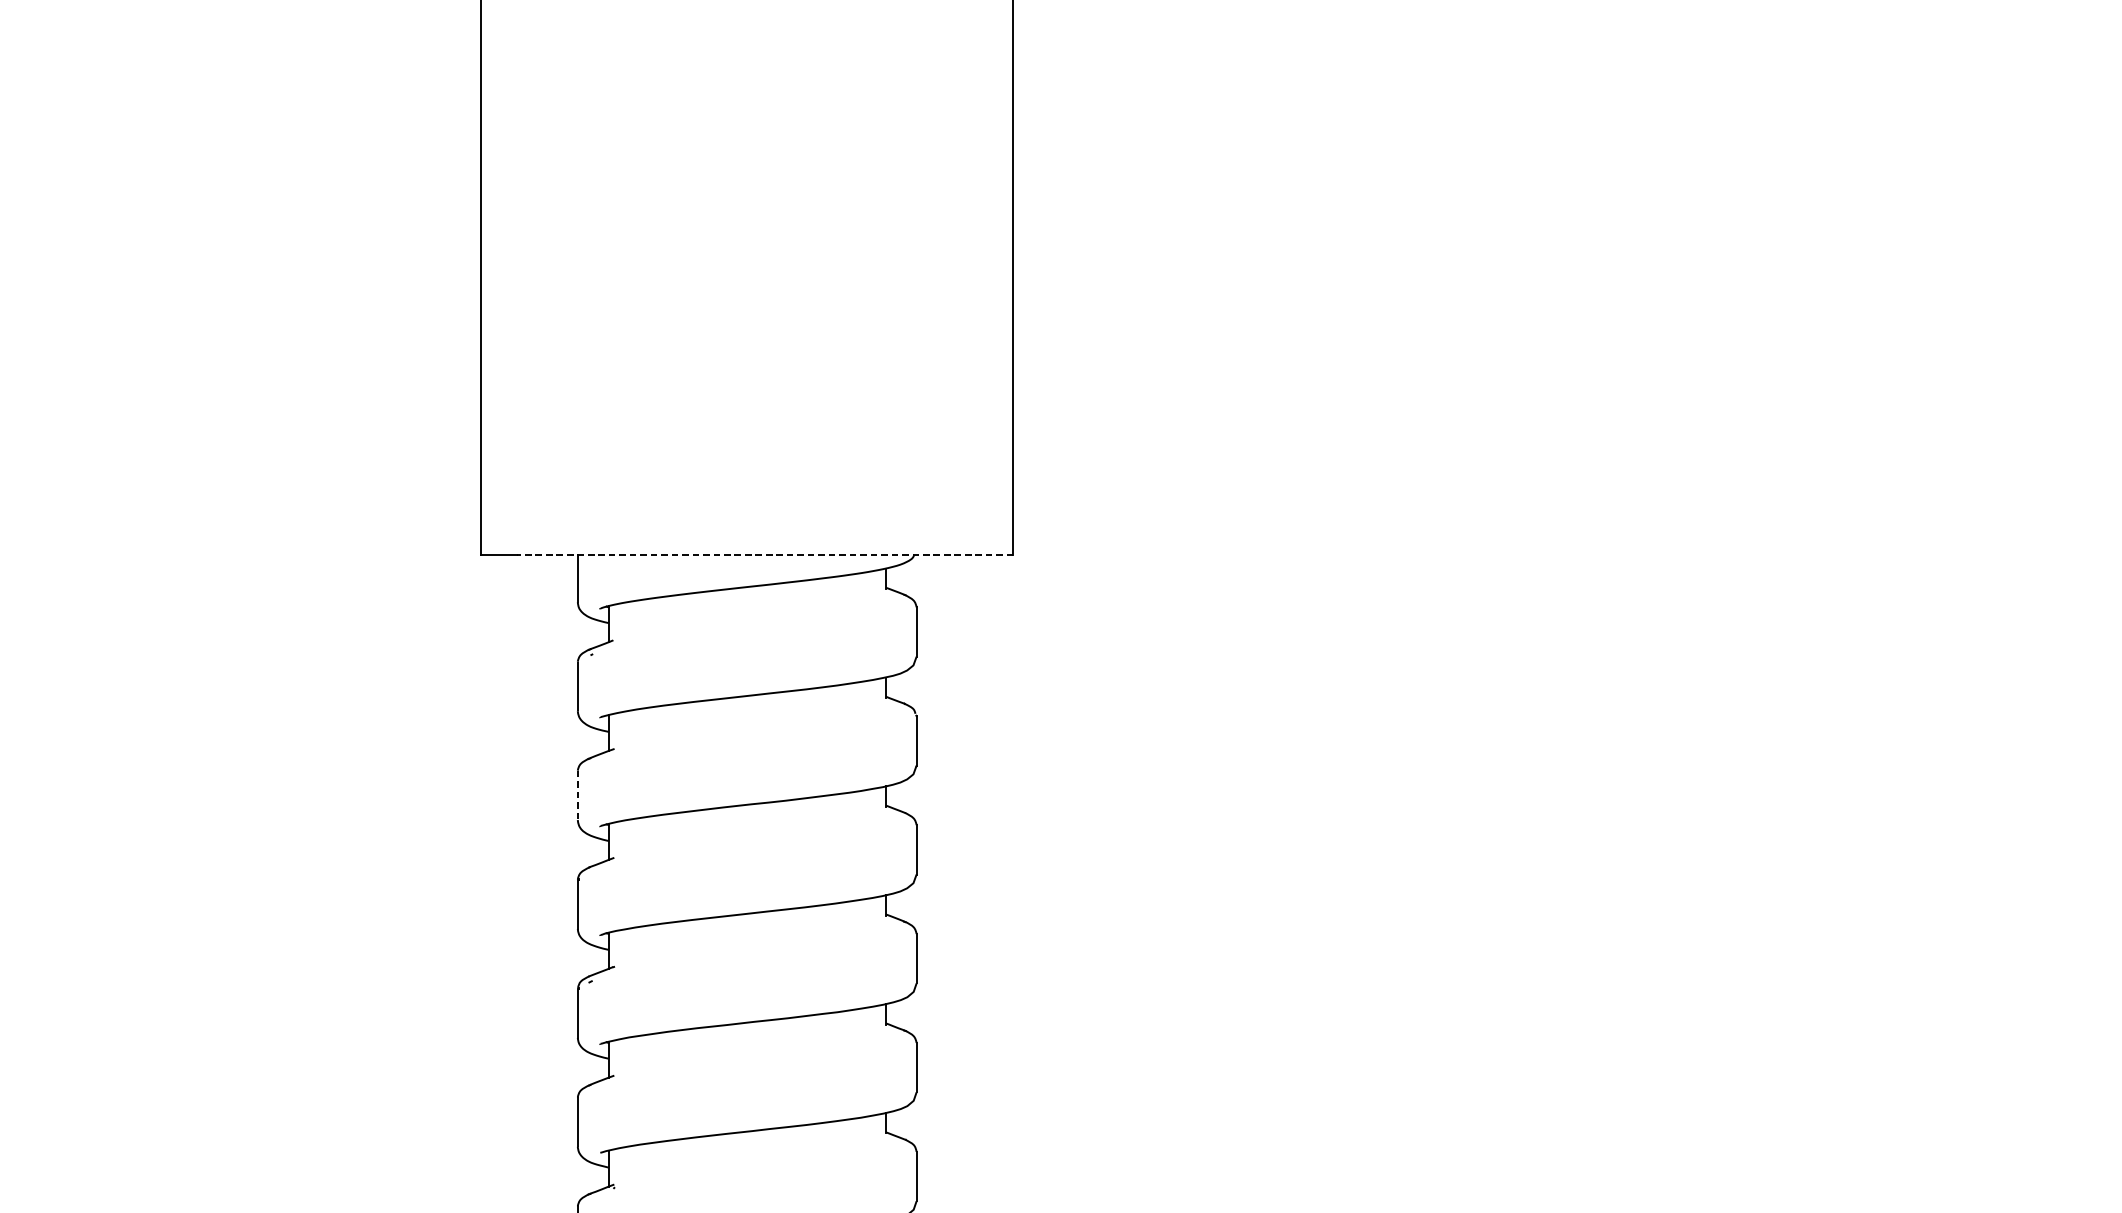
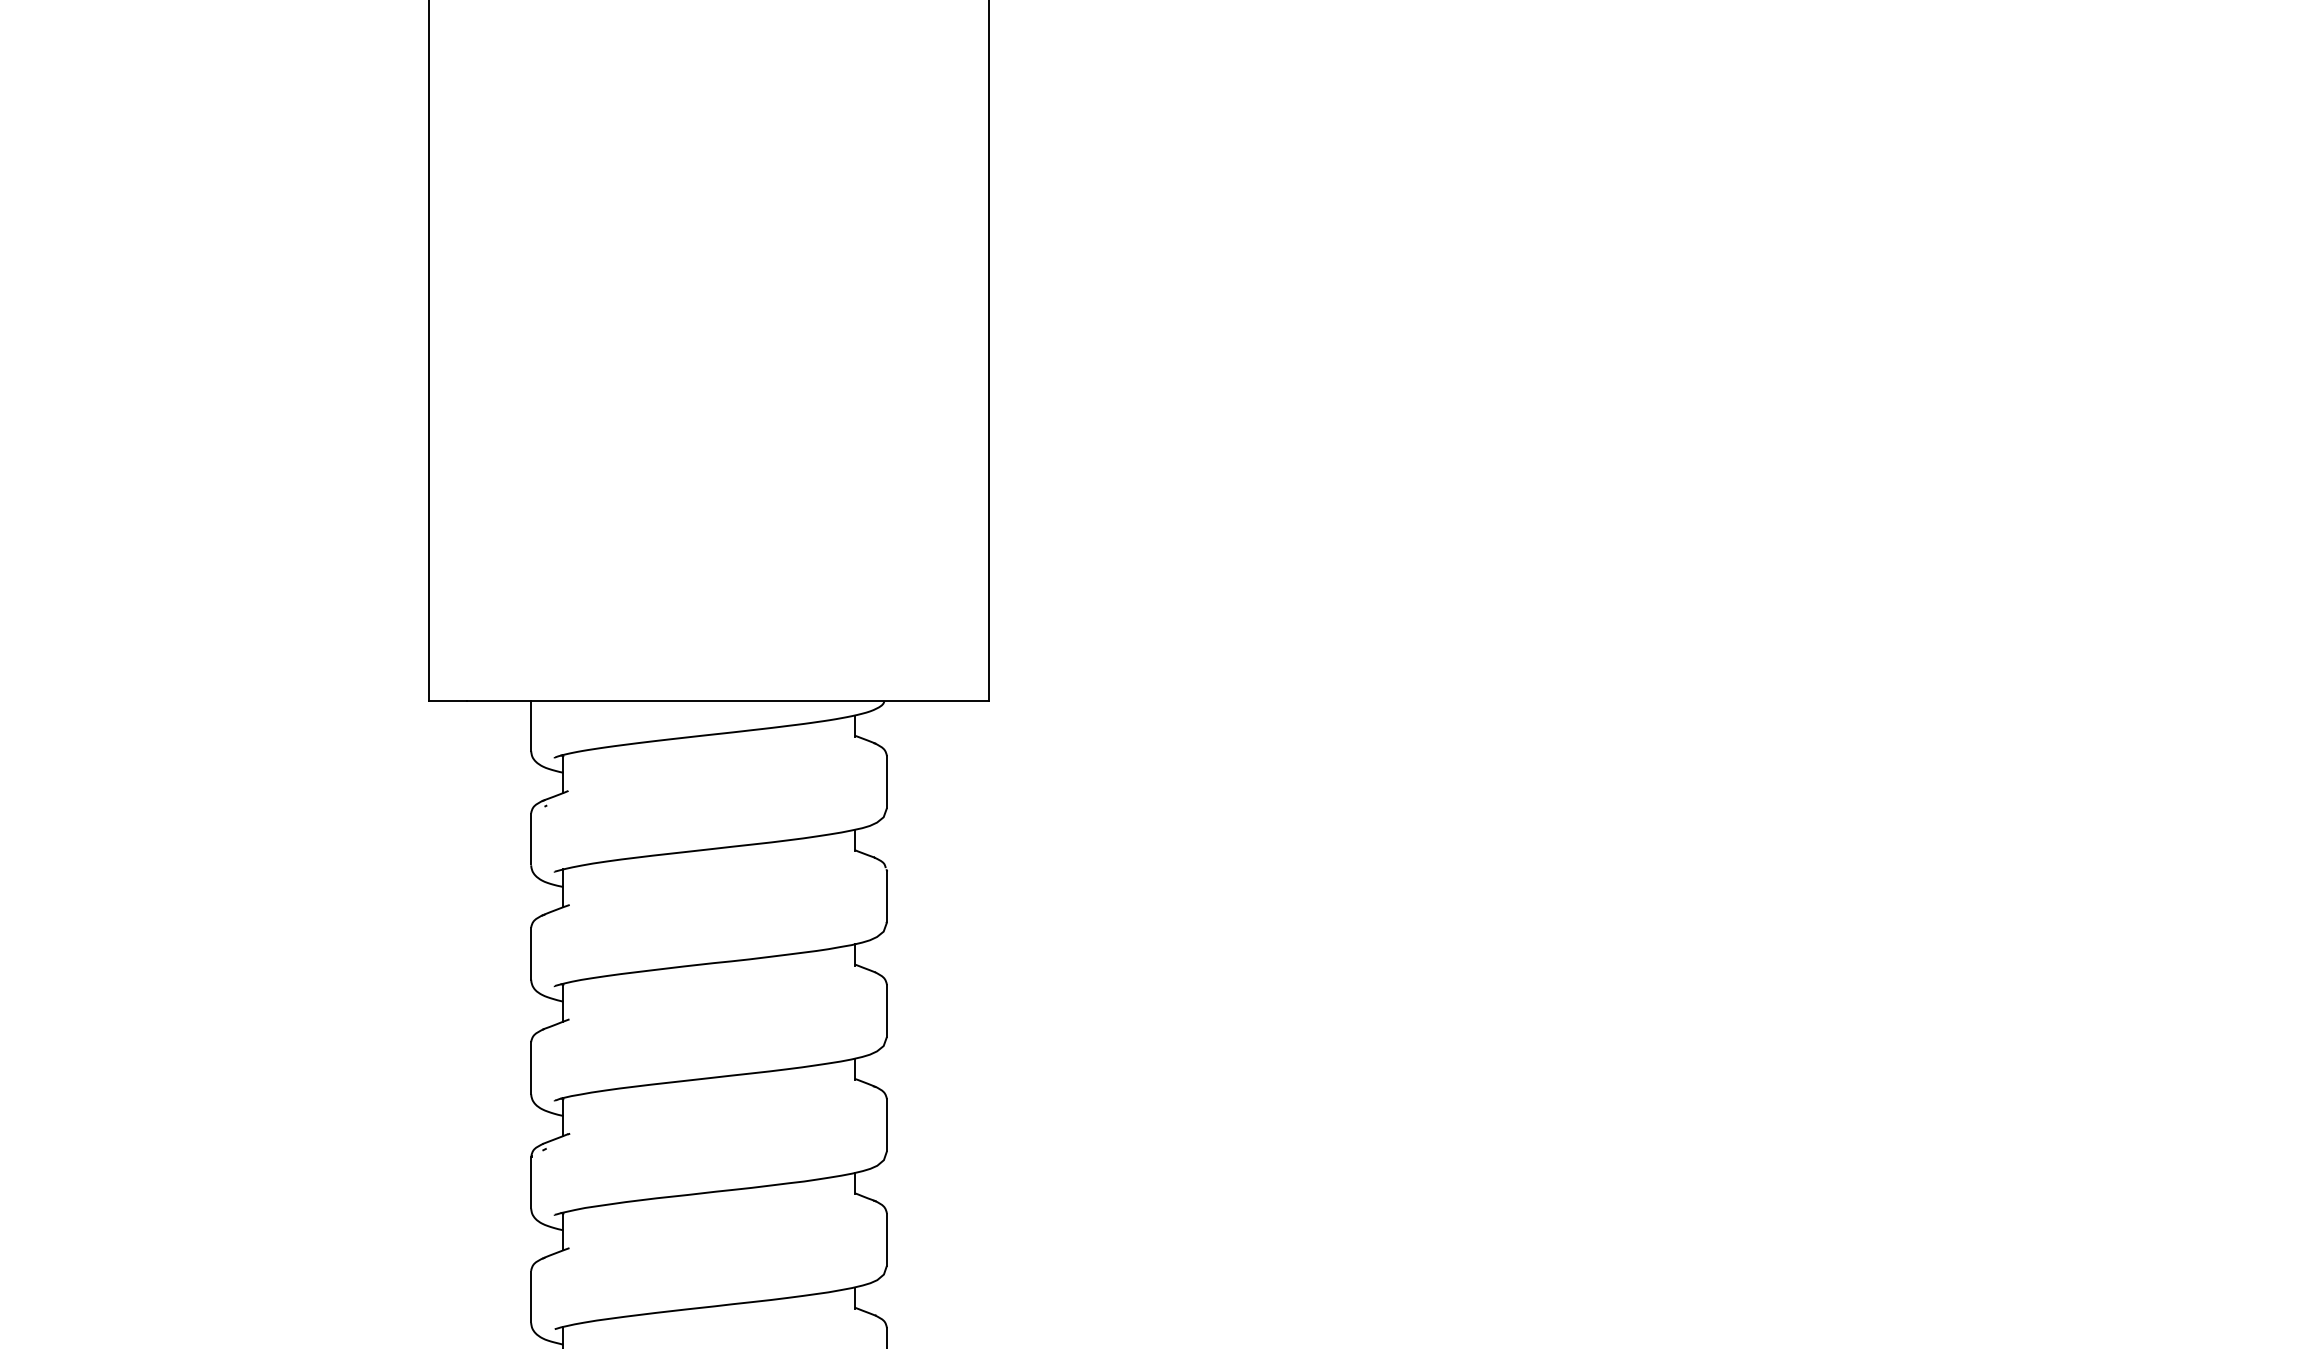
line: (764, 555) -> (727, 701), dashed -> solid
line: (578, 795) -> (531, 953), dashed -> solid

